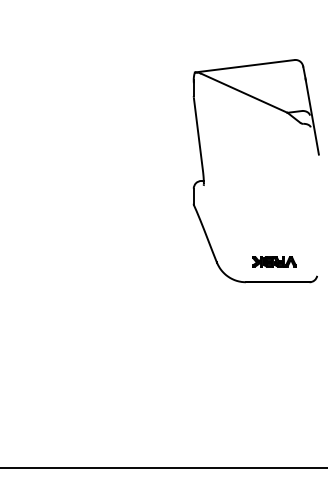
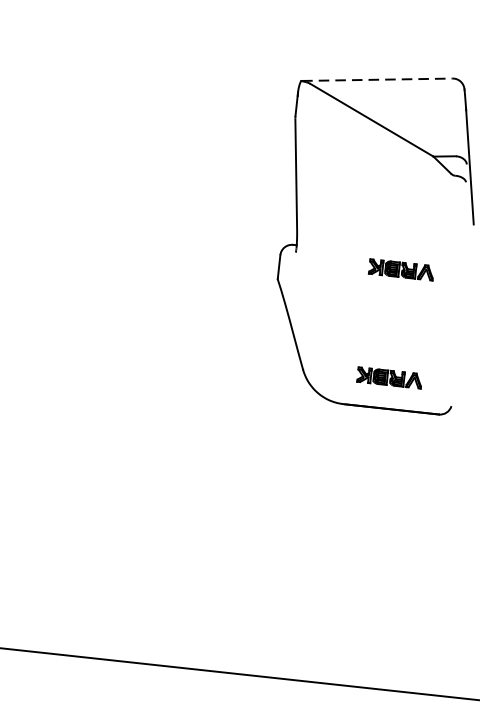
line: (245, 66) -> (377, 80), solid -> dashed
part: (274, 189) -> (401, 269), added

